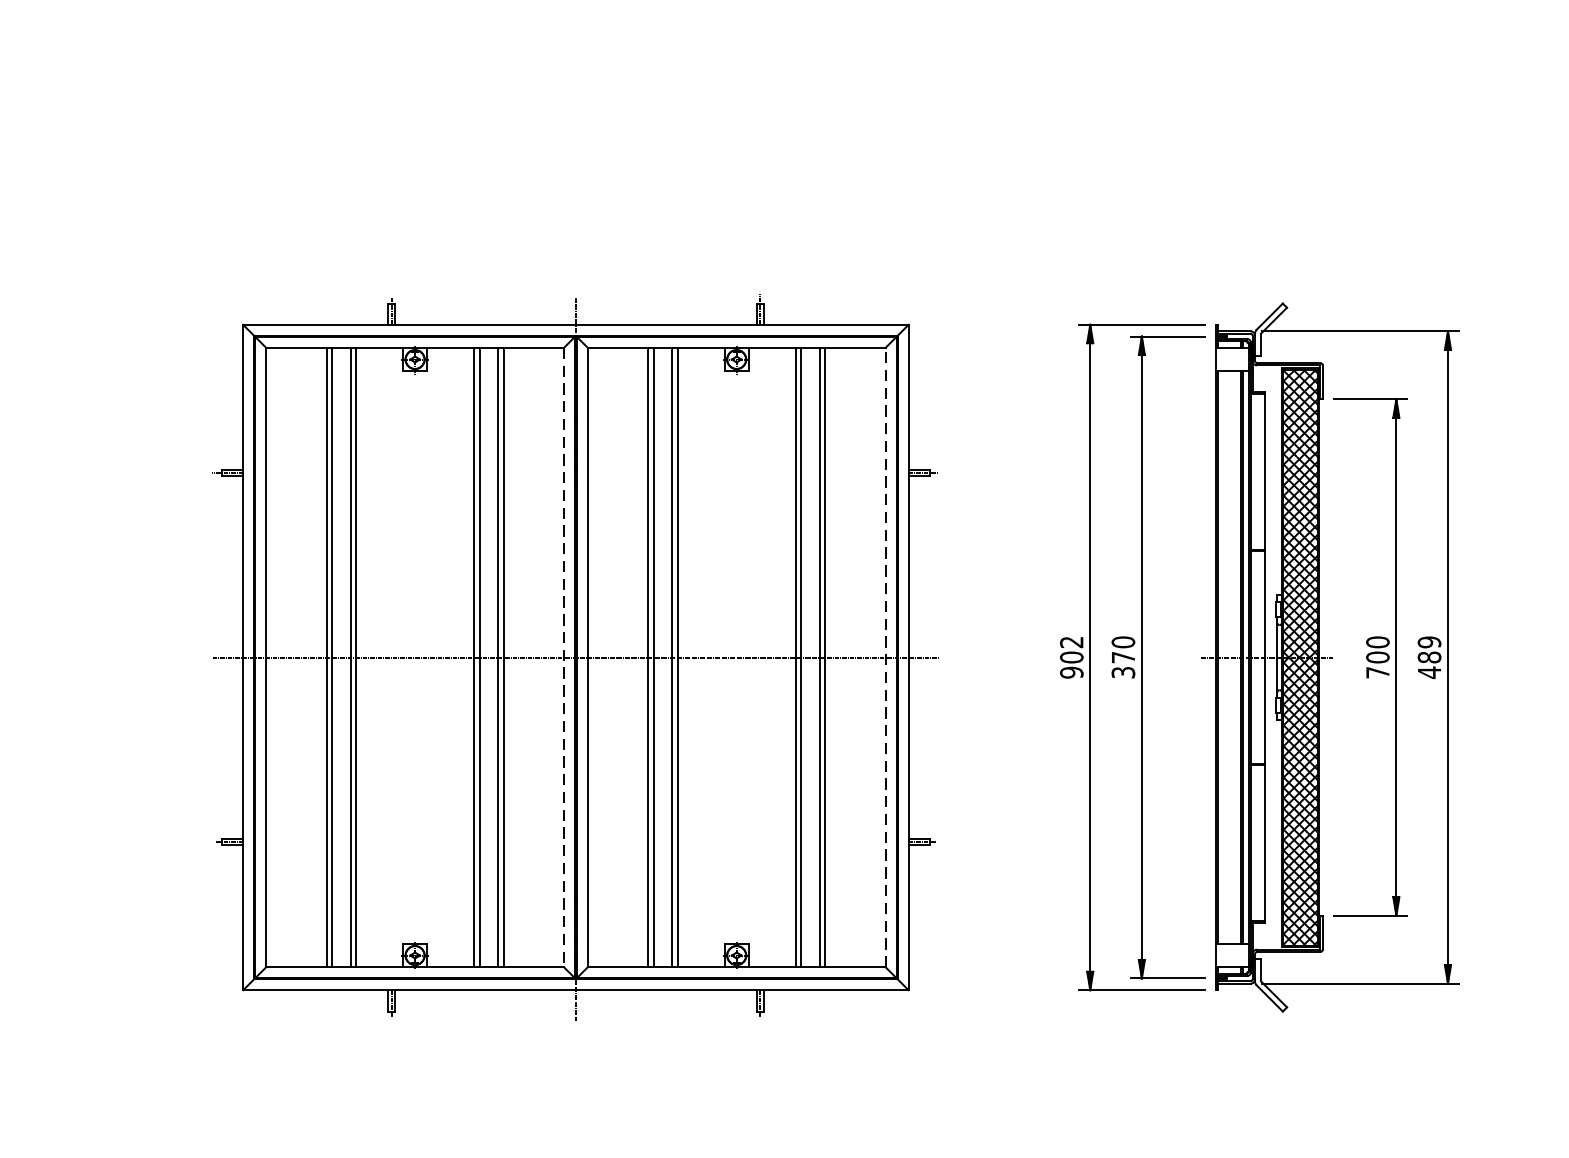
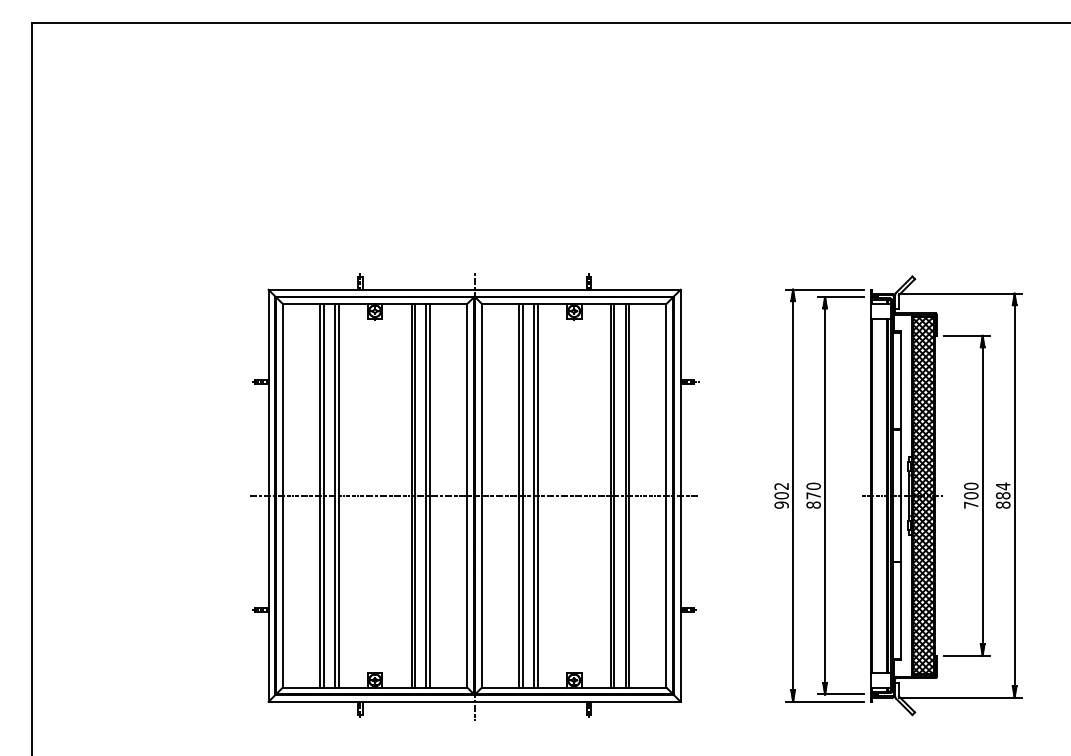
line: (564, 657) -> (467, 495), dashed -> solid
line: (885, 657) -> (666, 495), dashed -> solid
text: (1428, 657) -> (1002, 495), 489 -> 884
text: (1123, 671) -> (813, 504), 370 -> 870

